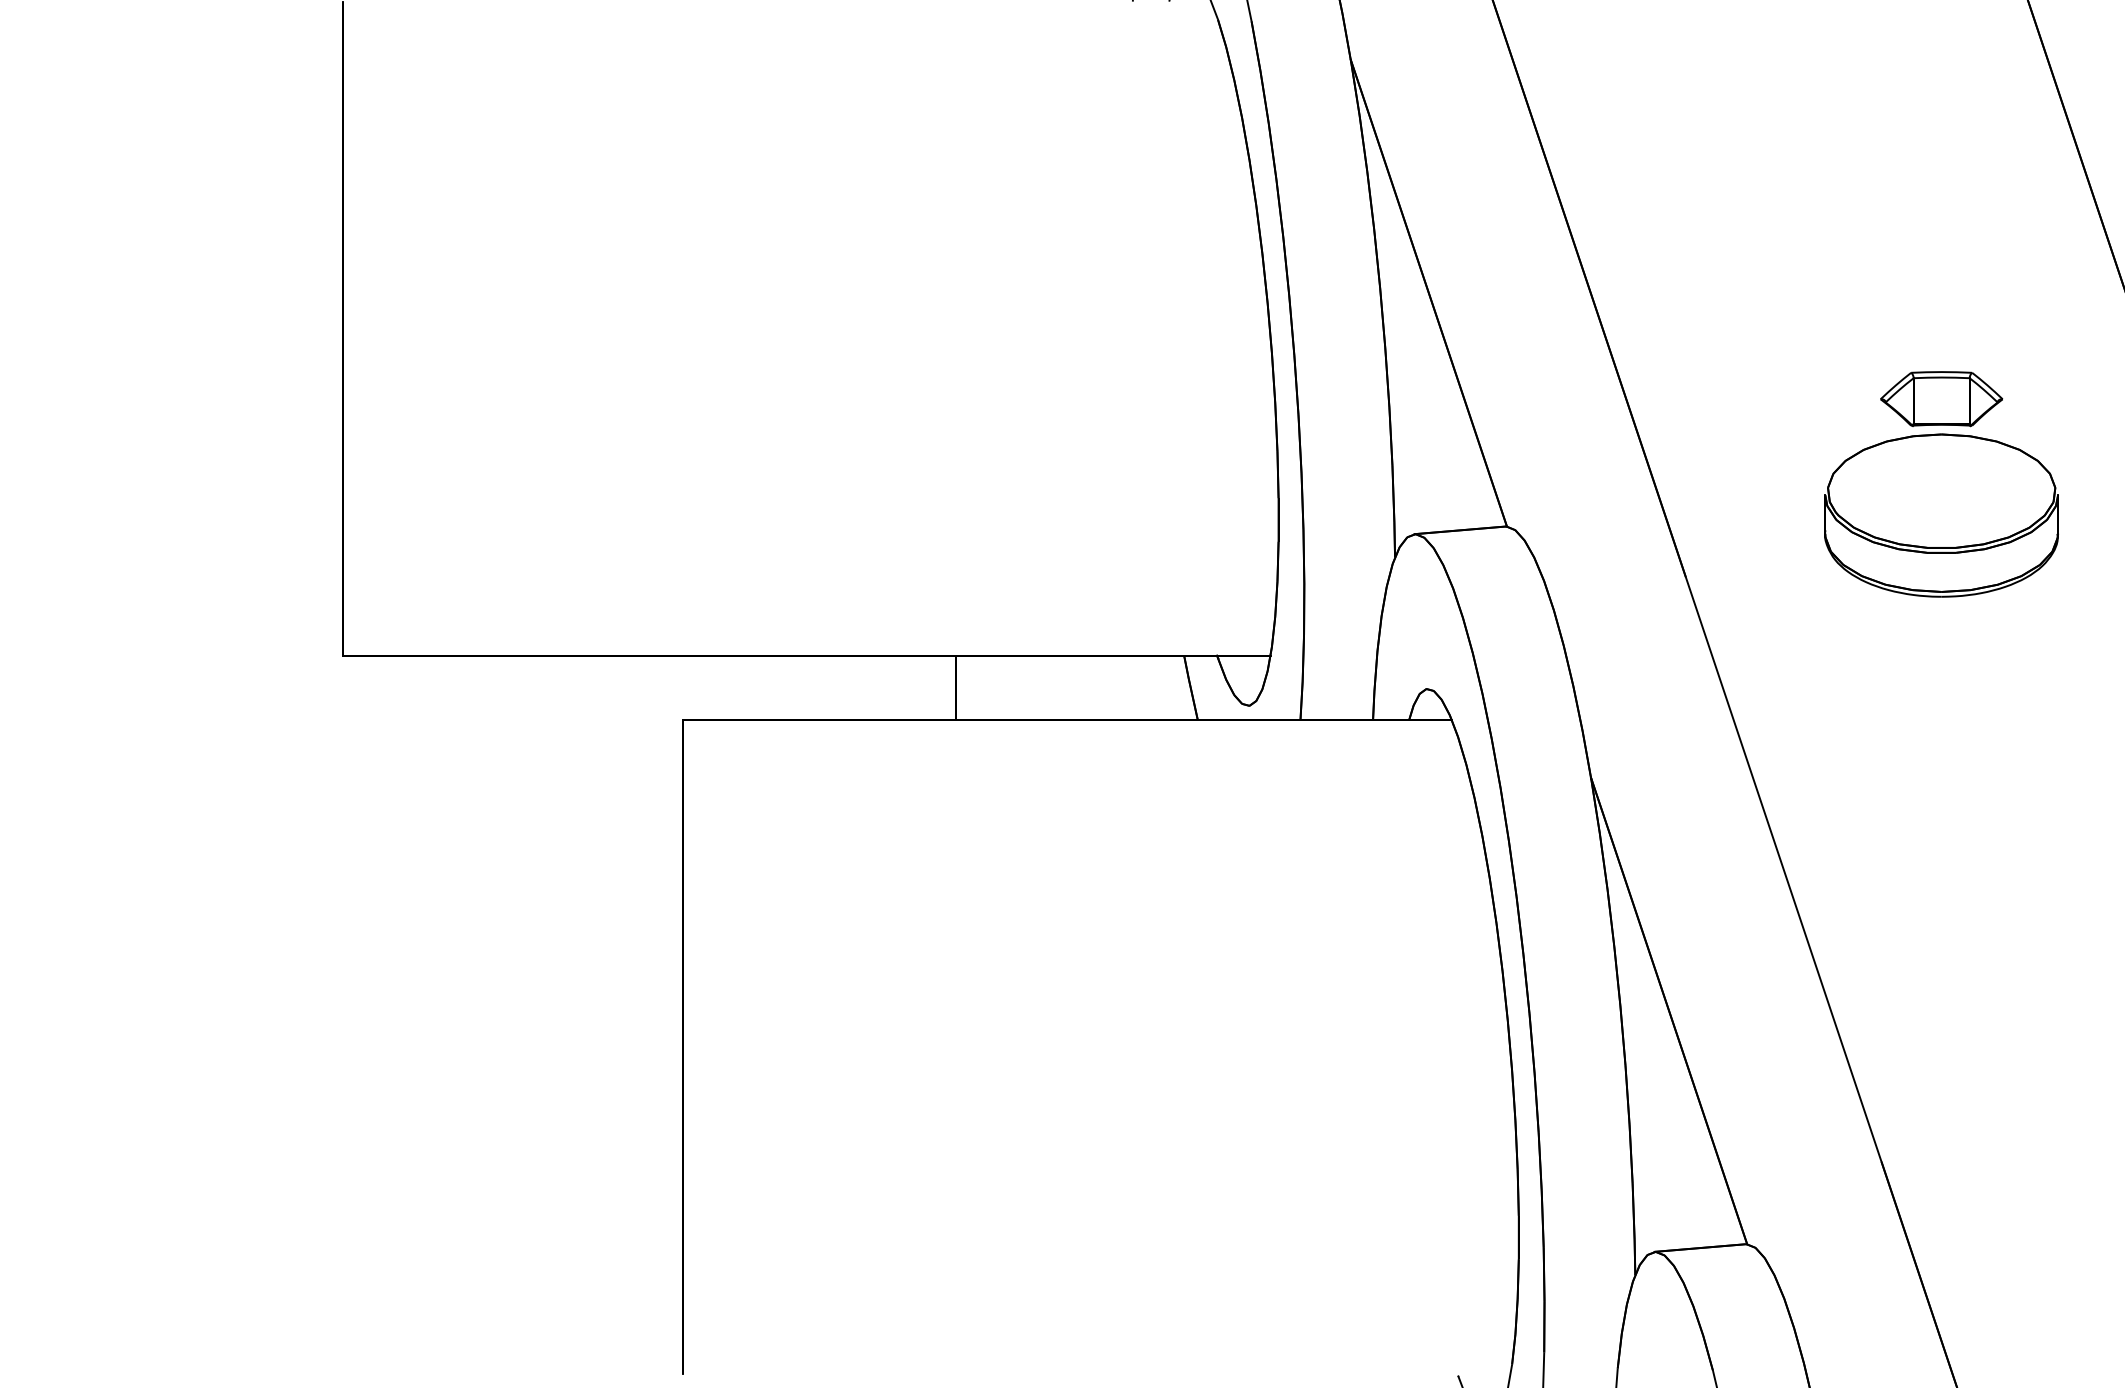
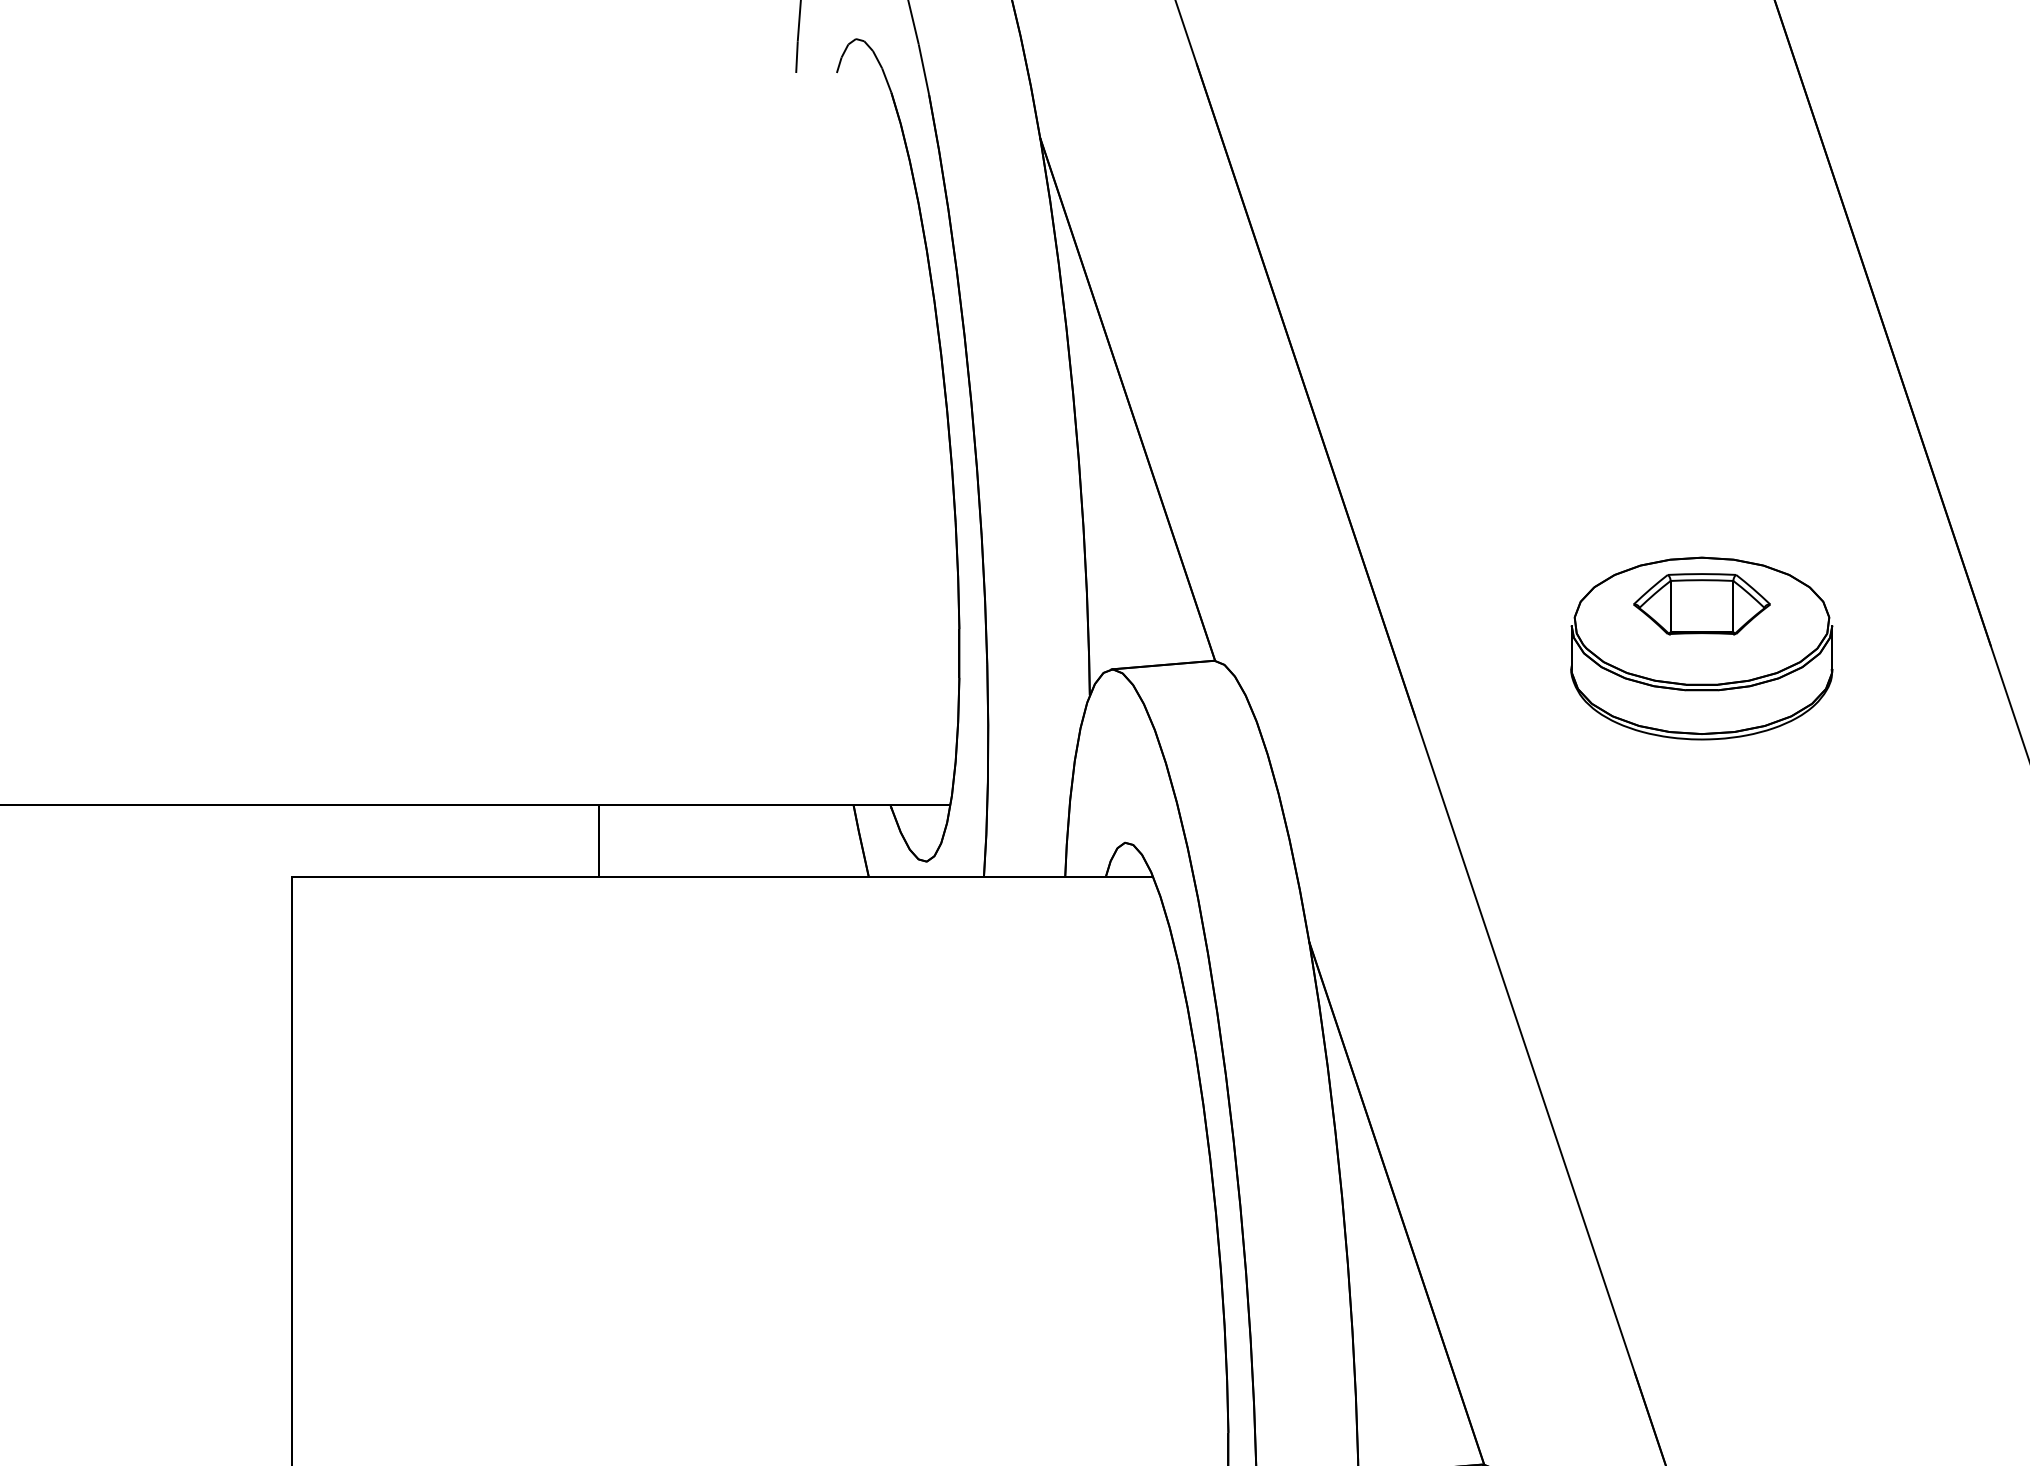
part: (1941, 399) -> (1701, 604), moved

